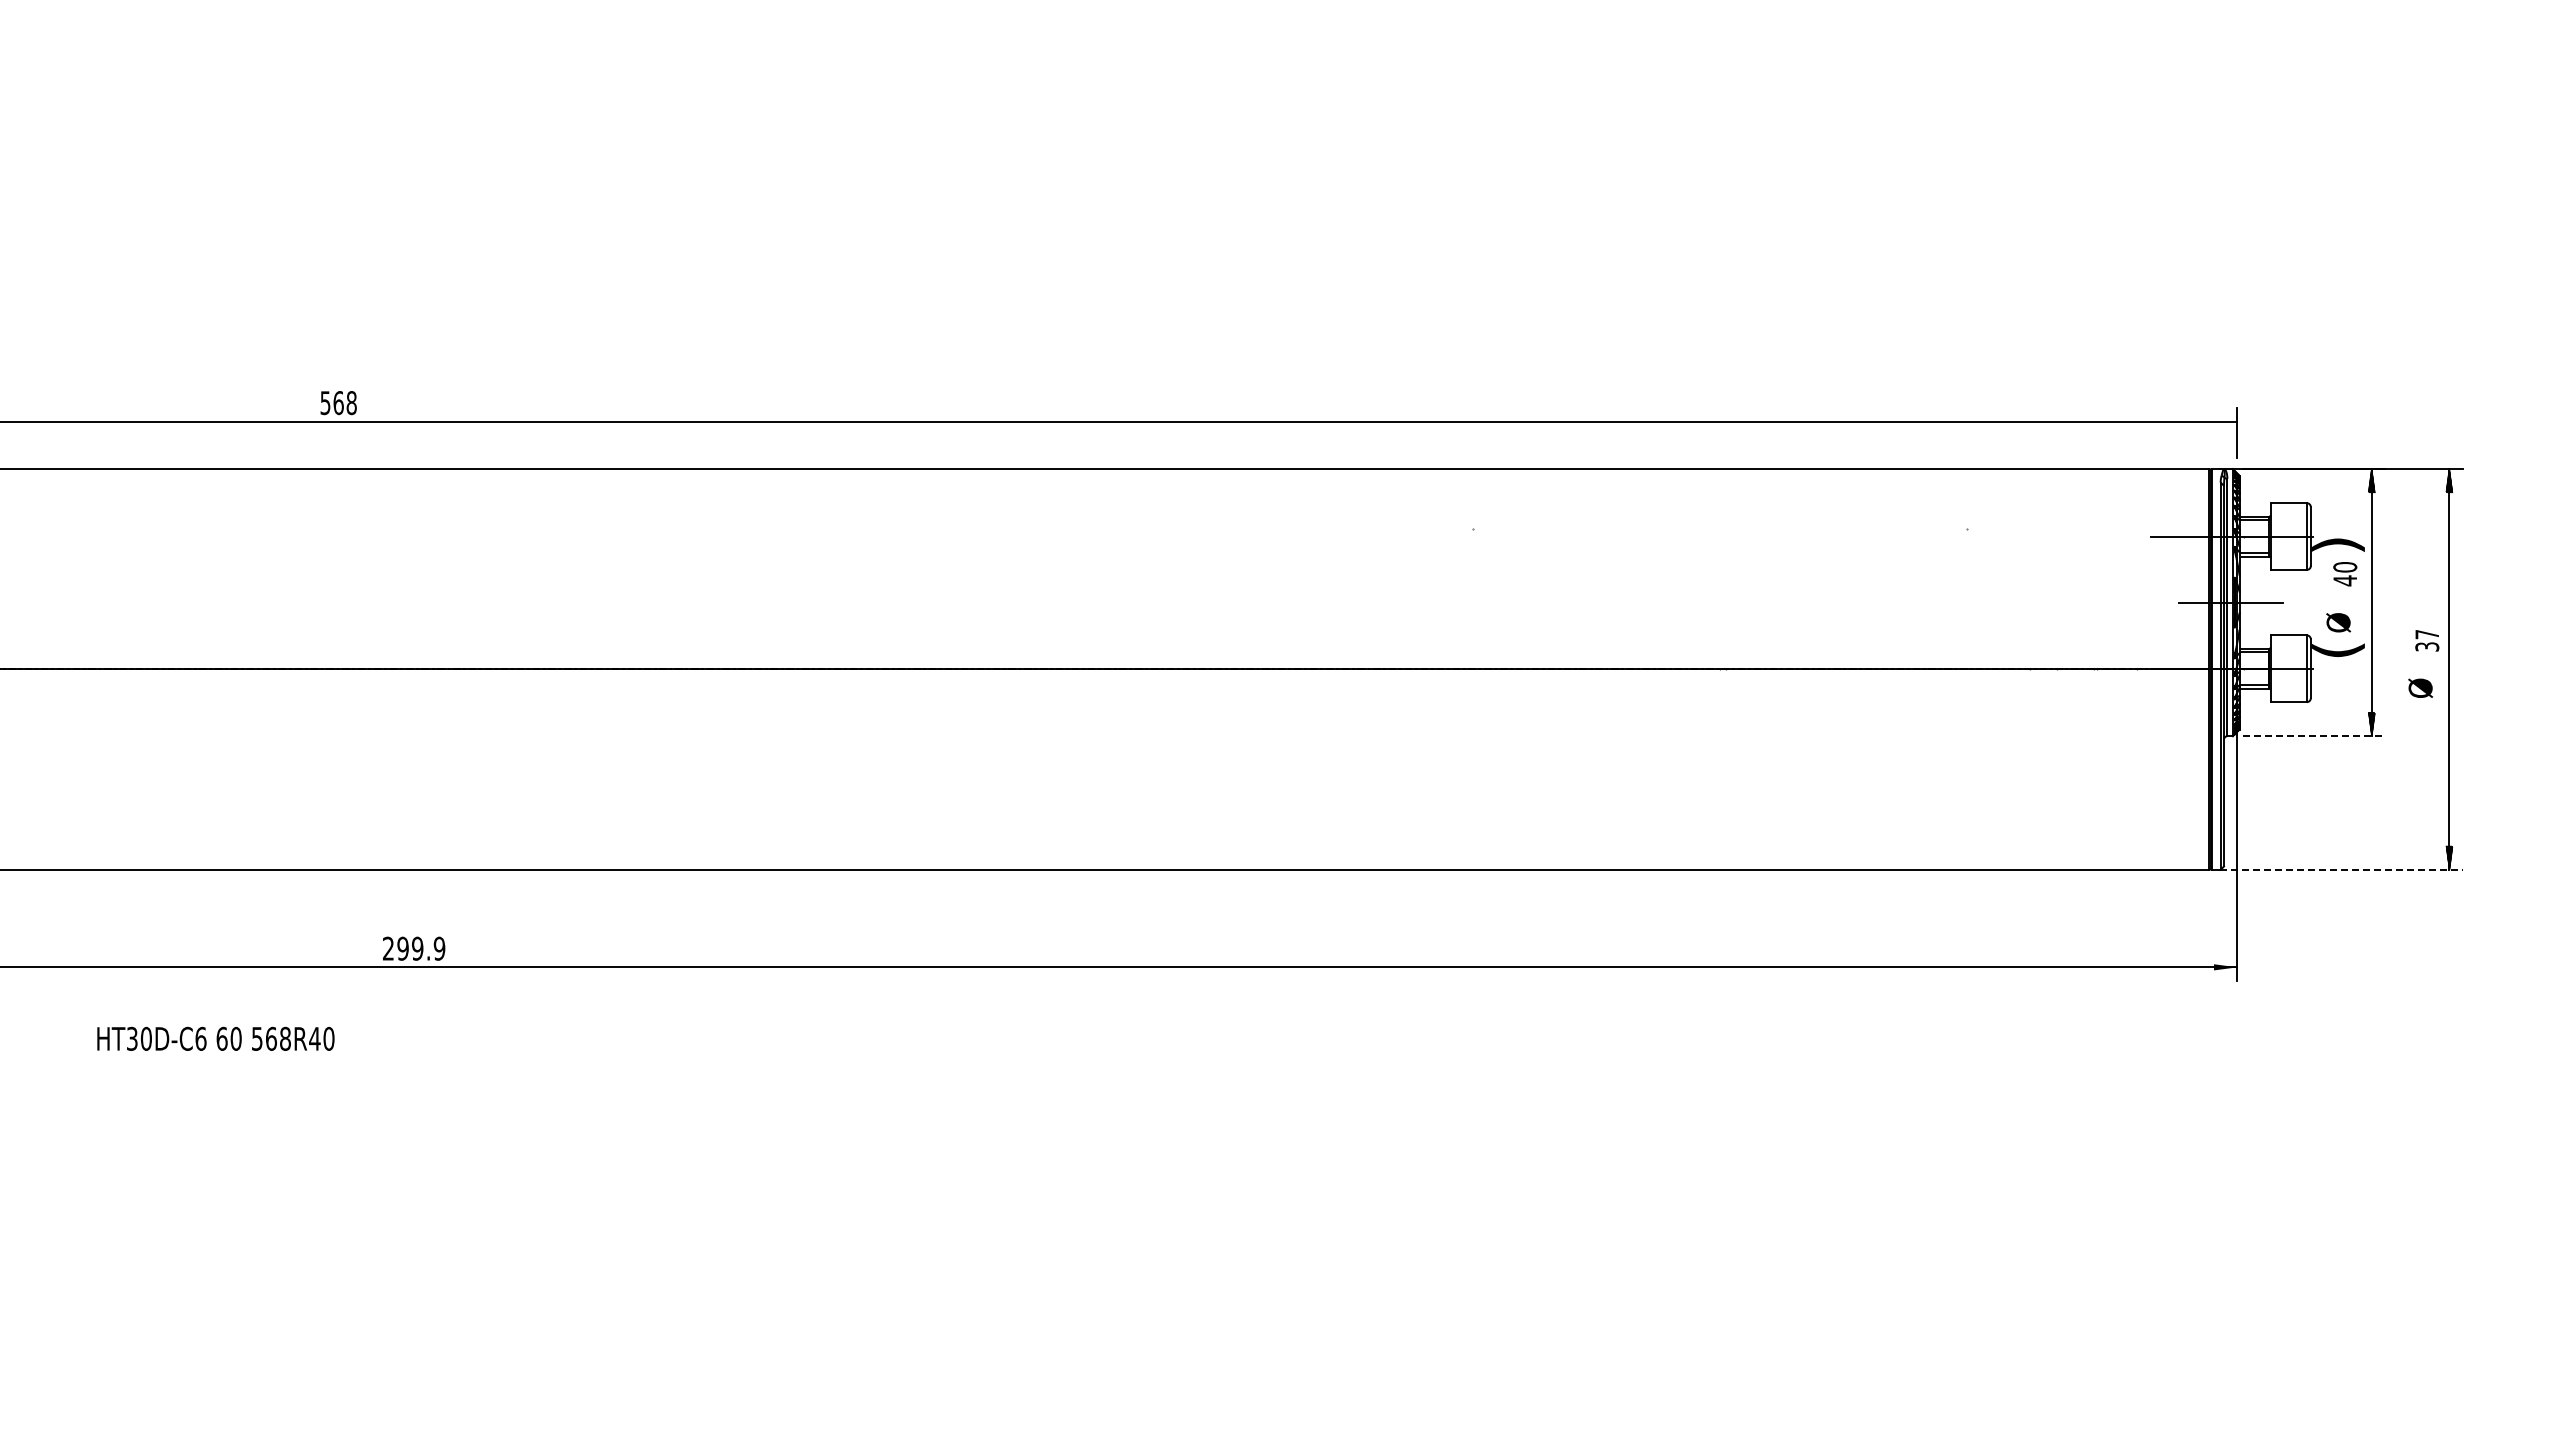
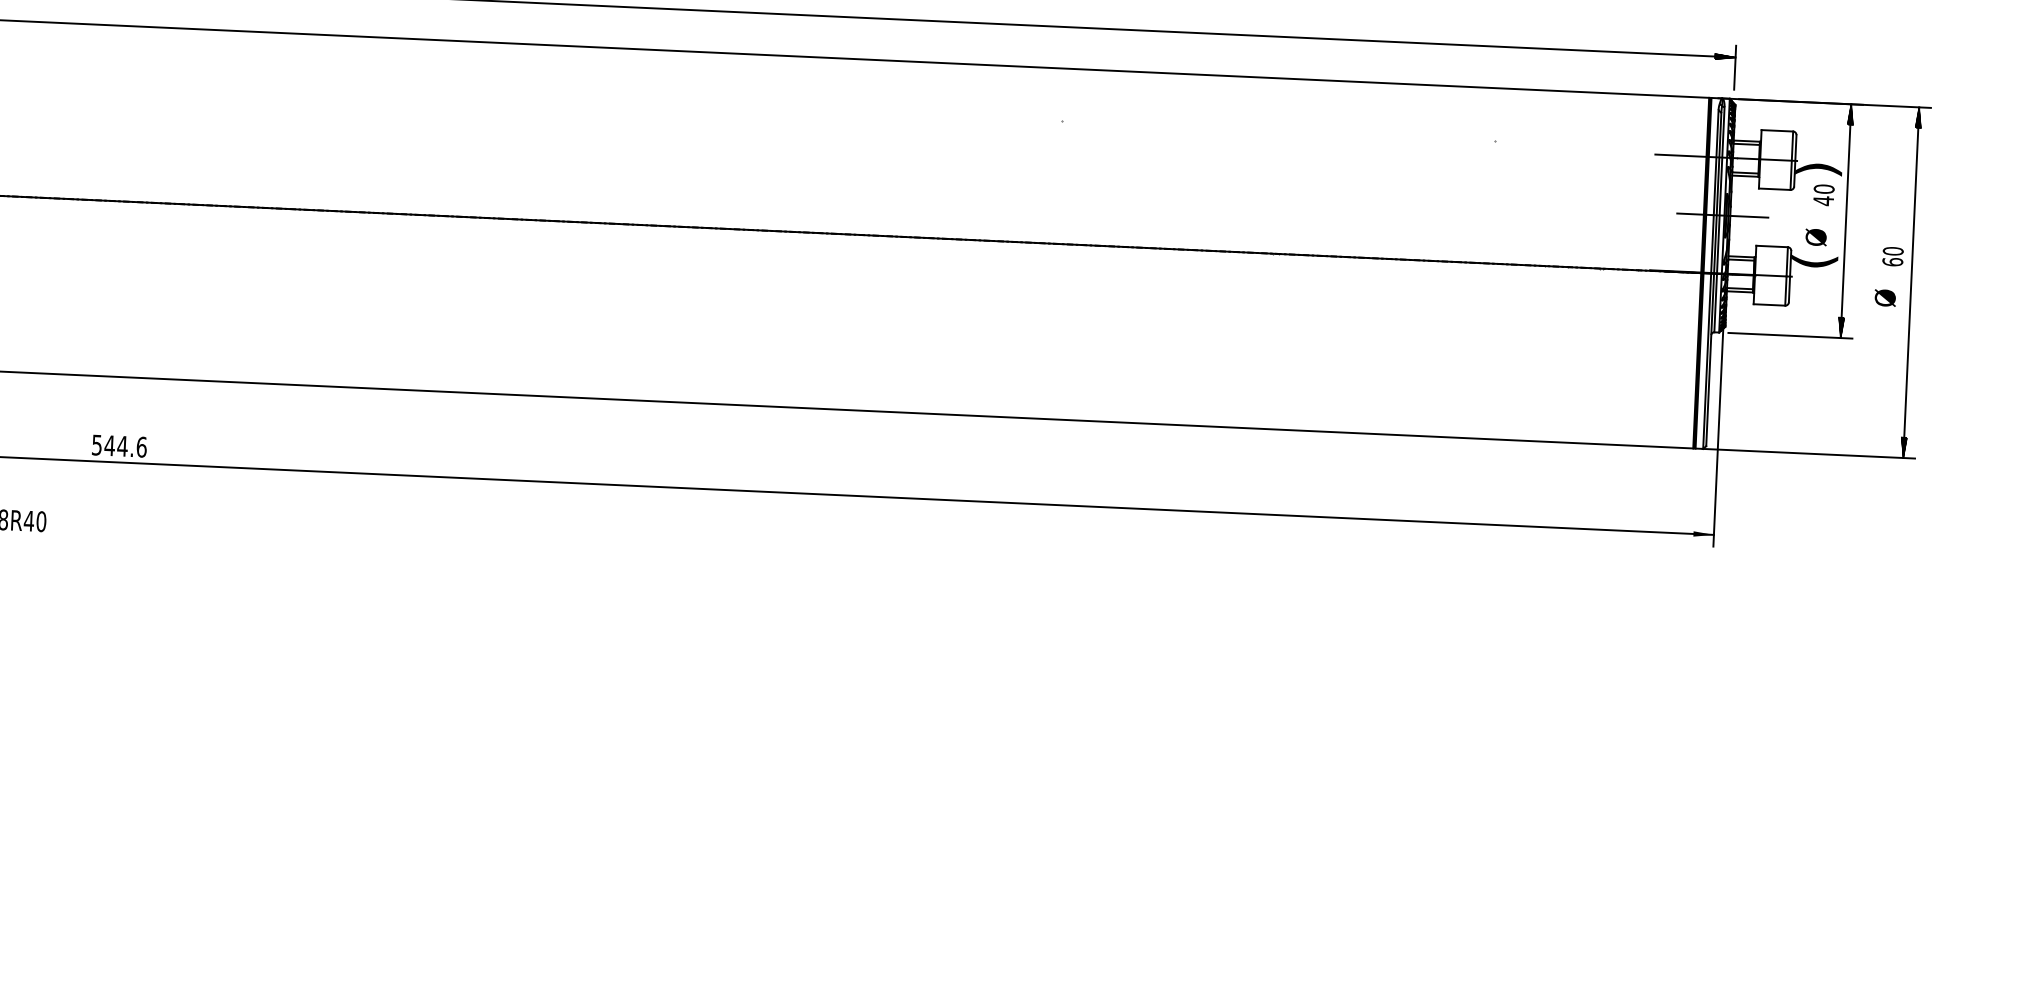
hatch: (2225, 421) -> (1725, 56), added
text: (2427, 640) -> (1893, 256), 37 -> 60
line: (2314, 736) -> (1790, 336), dashed -> solid
line: (2341, 869) -> (1808, 453), dashed -> solid
text: (414, 948) -> (119, 445), 299.9 -> 544.6

